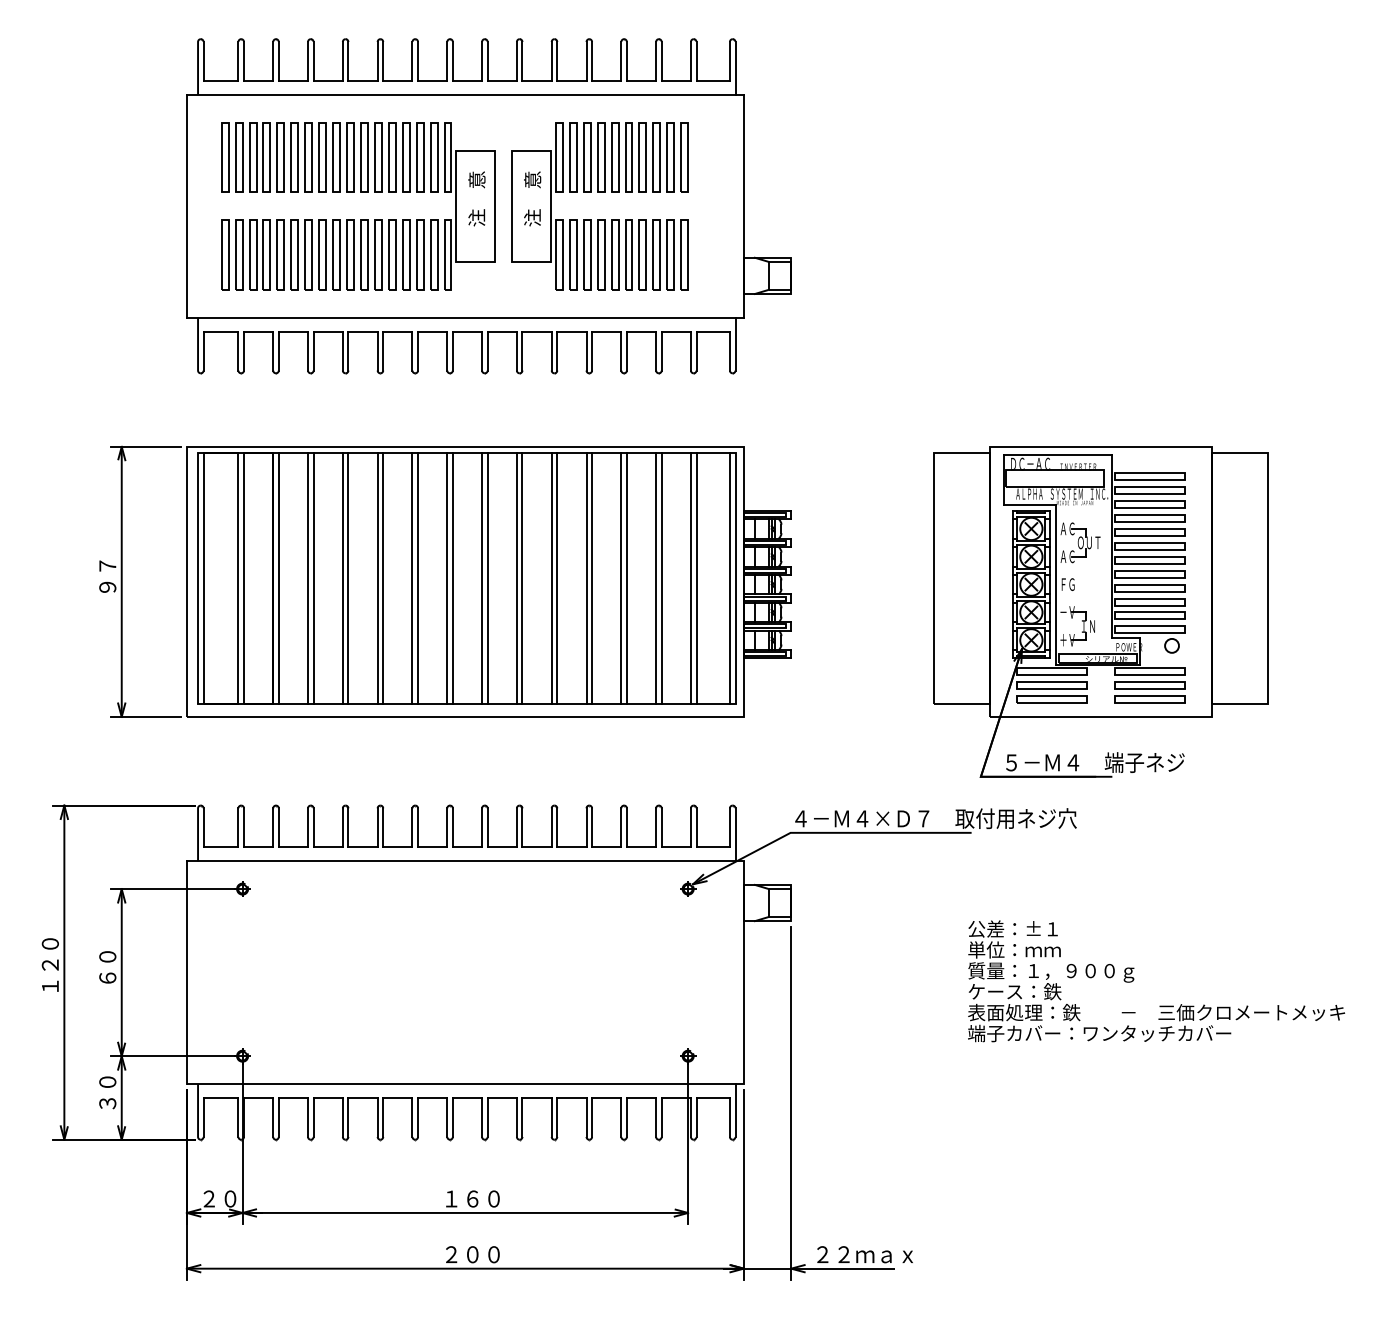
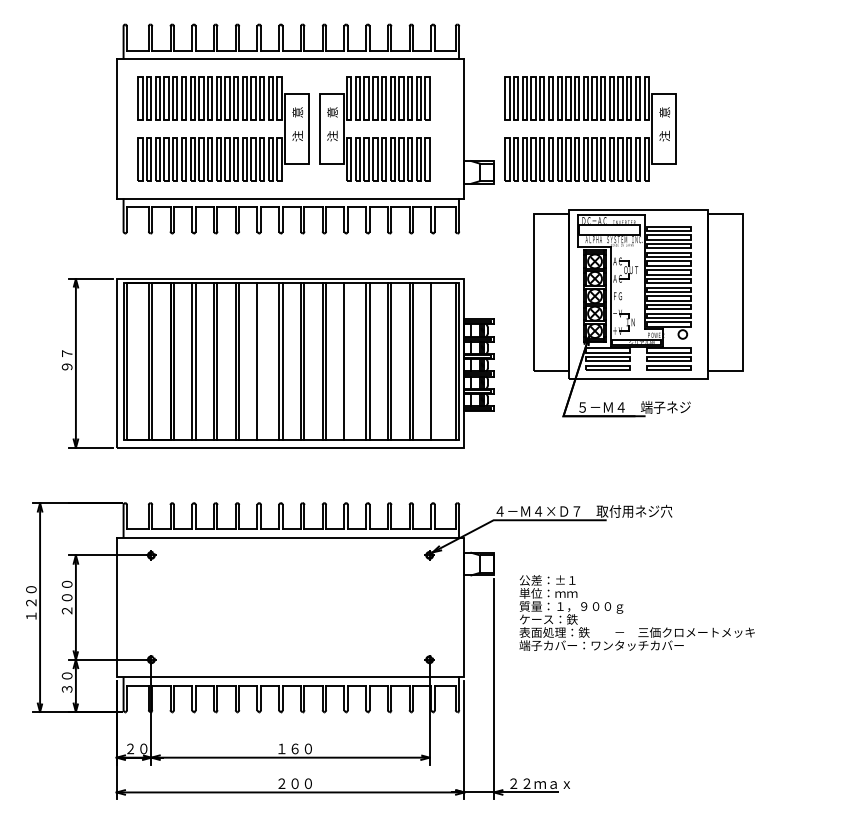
part: (947, 192) -> (591, 120), added
line: (417, 578) -> (260, 361), removed
line: (556, 578) -> (347, 361), removed
line: (695, 578) -> (434, 361), removed
part: (1101, 612) -> (638, 313), moved
text: (106, 956) -> (66, 597), ６０ -> ２００
text: (1155, 980) -> (636, 612), moved

